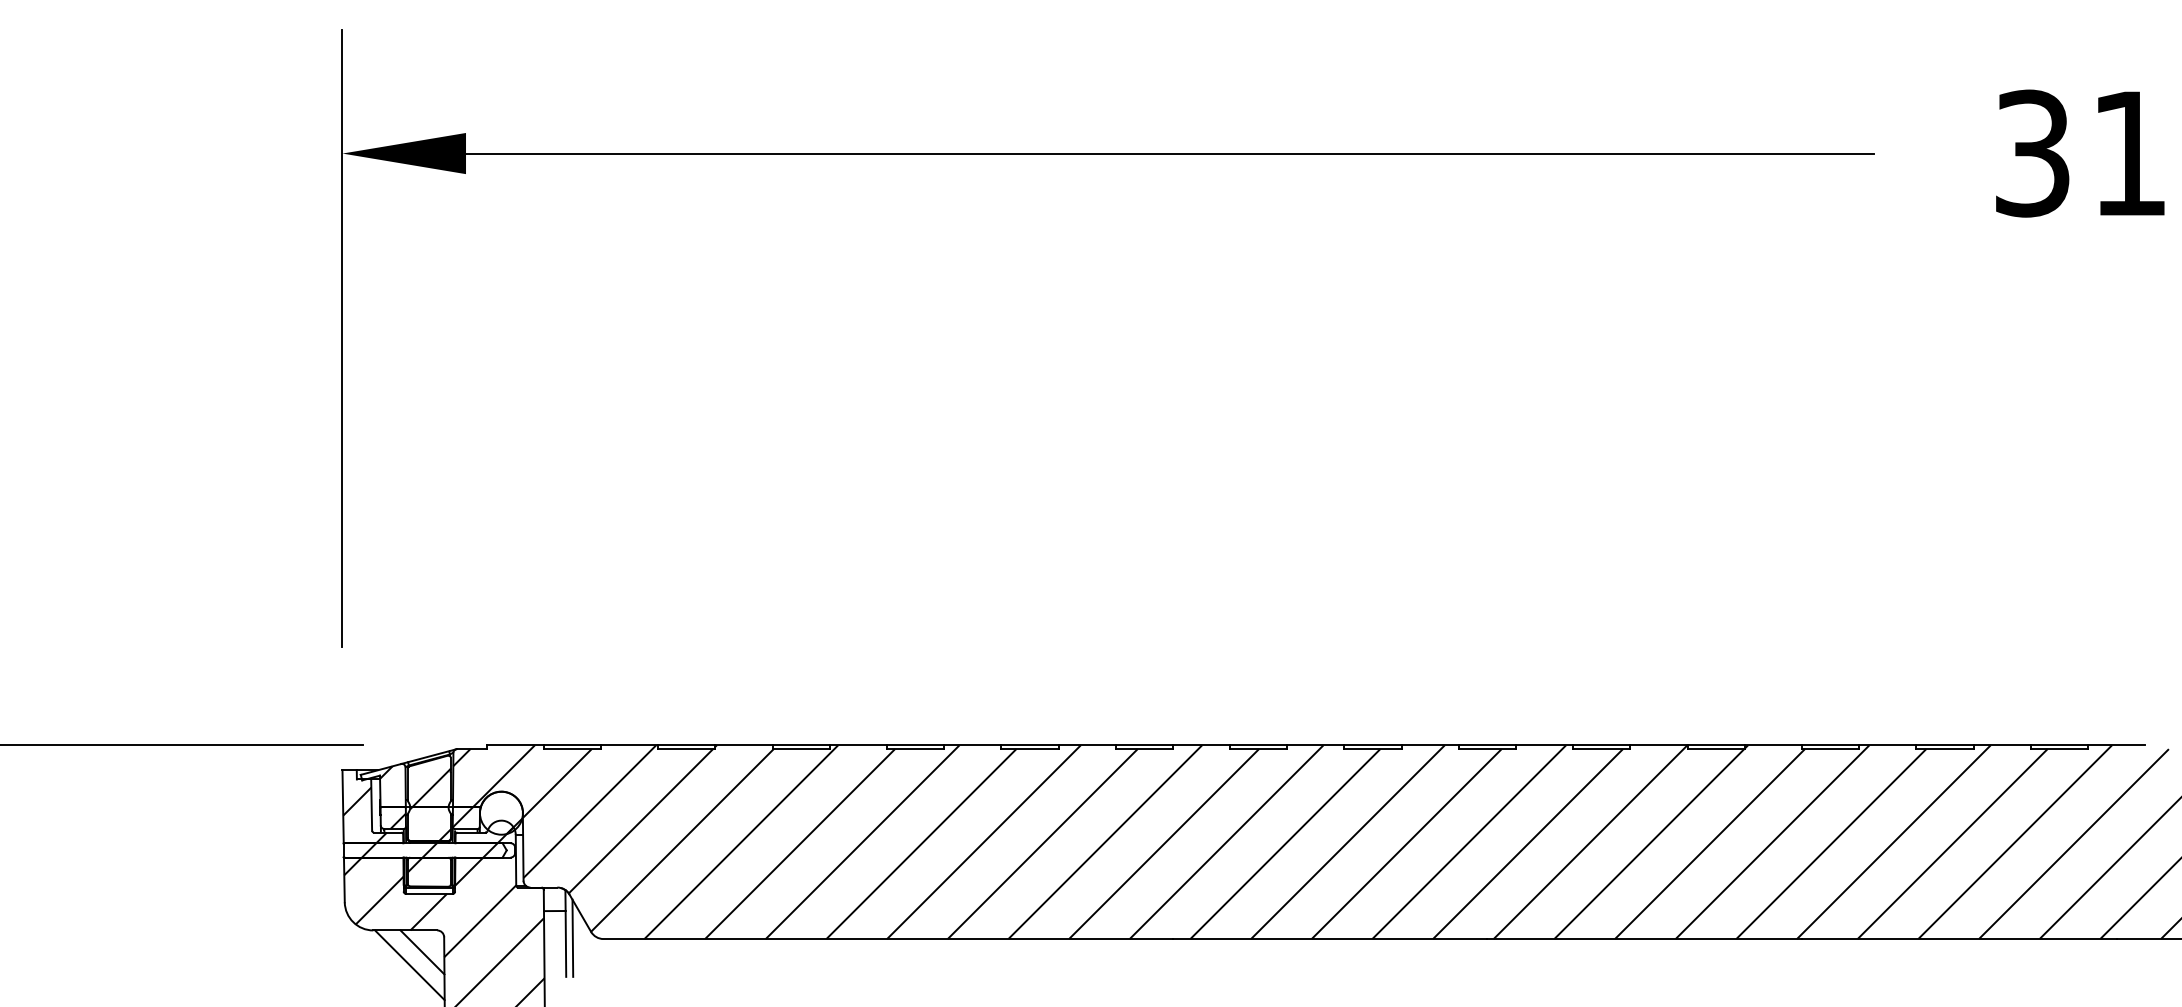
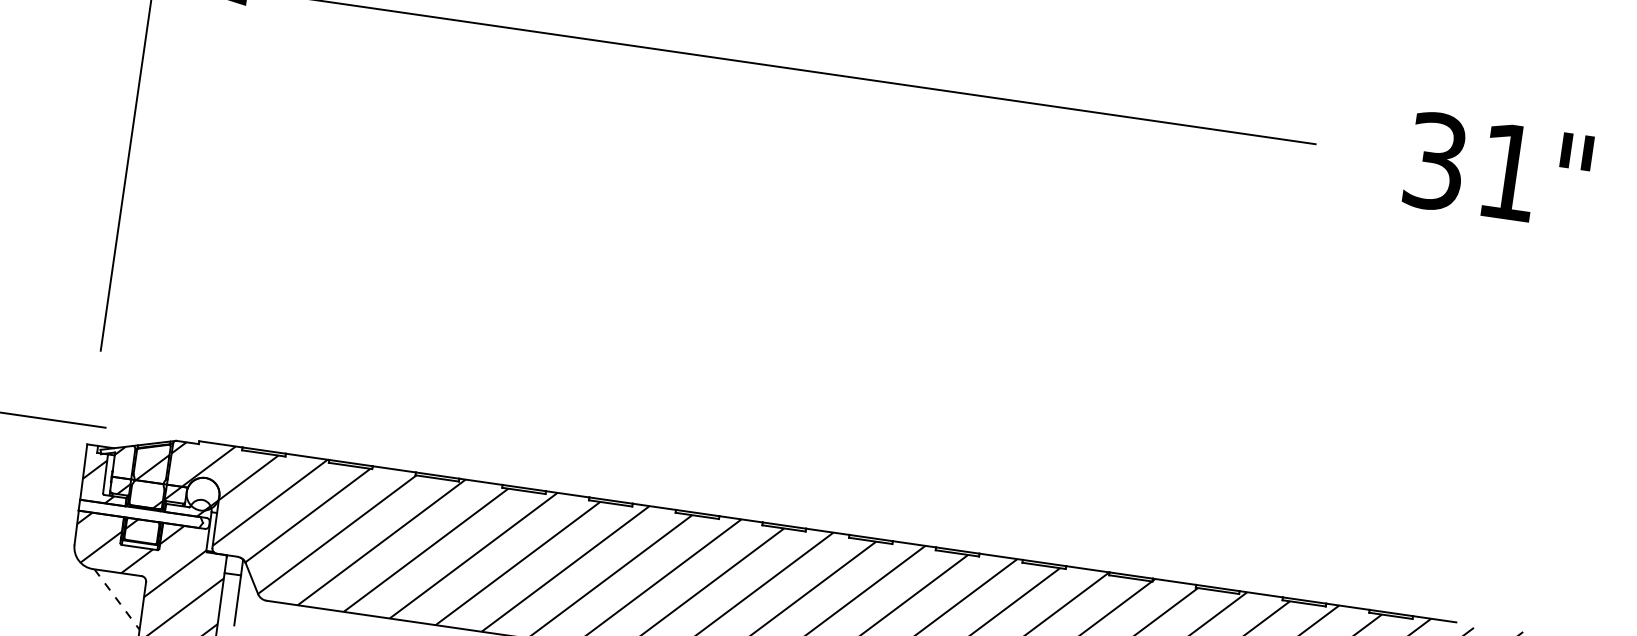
hatch: (429, 850) -> (144, 514), removed
line: (572, 937) -> (243, 596), removed
line: (422, 952) -> (128, 591), removed
line: (410, 965) -> (117, 599), solid -> dashed

